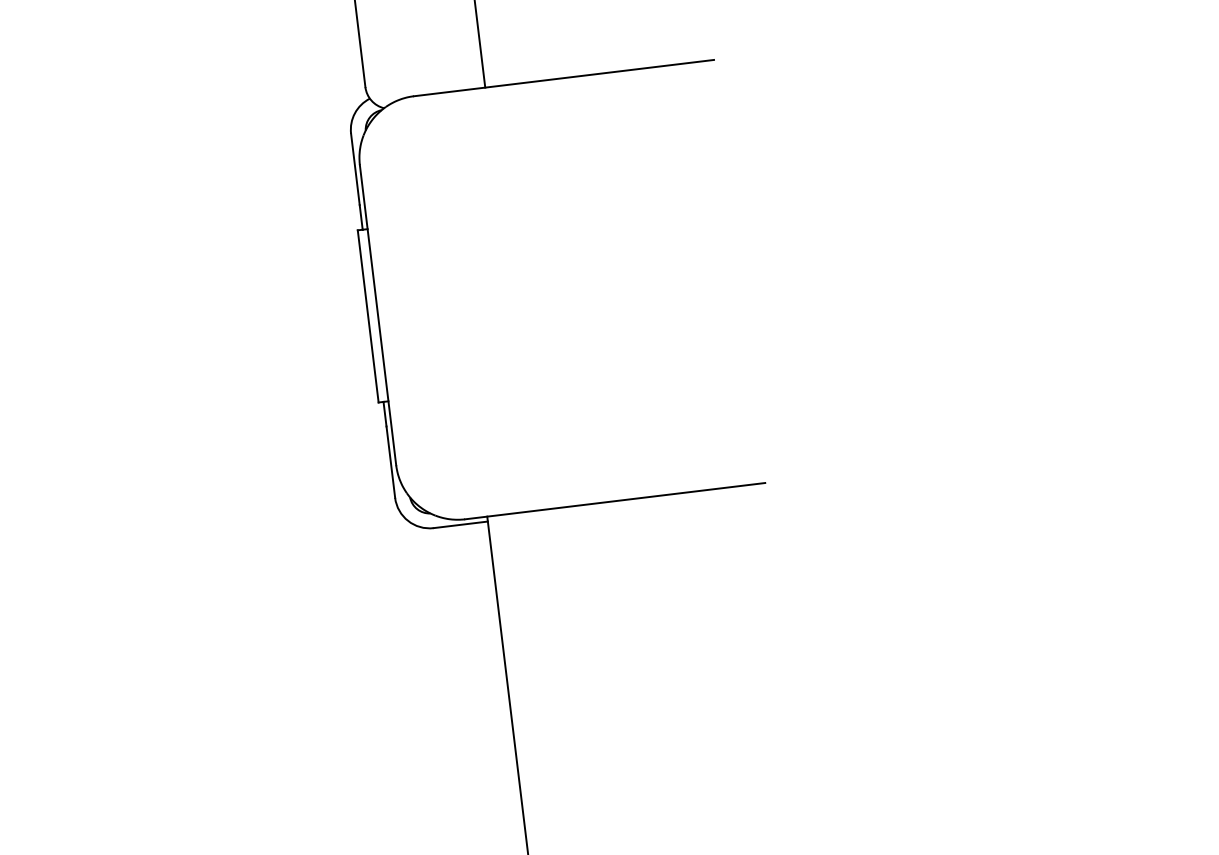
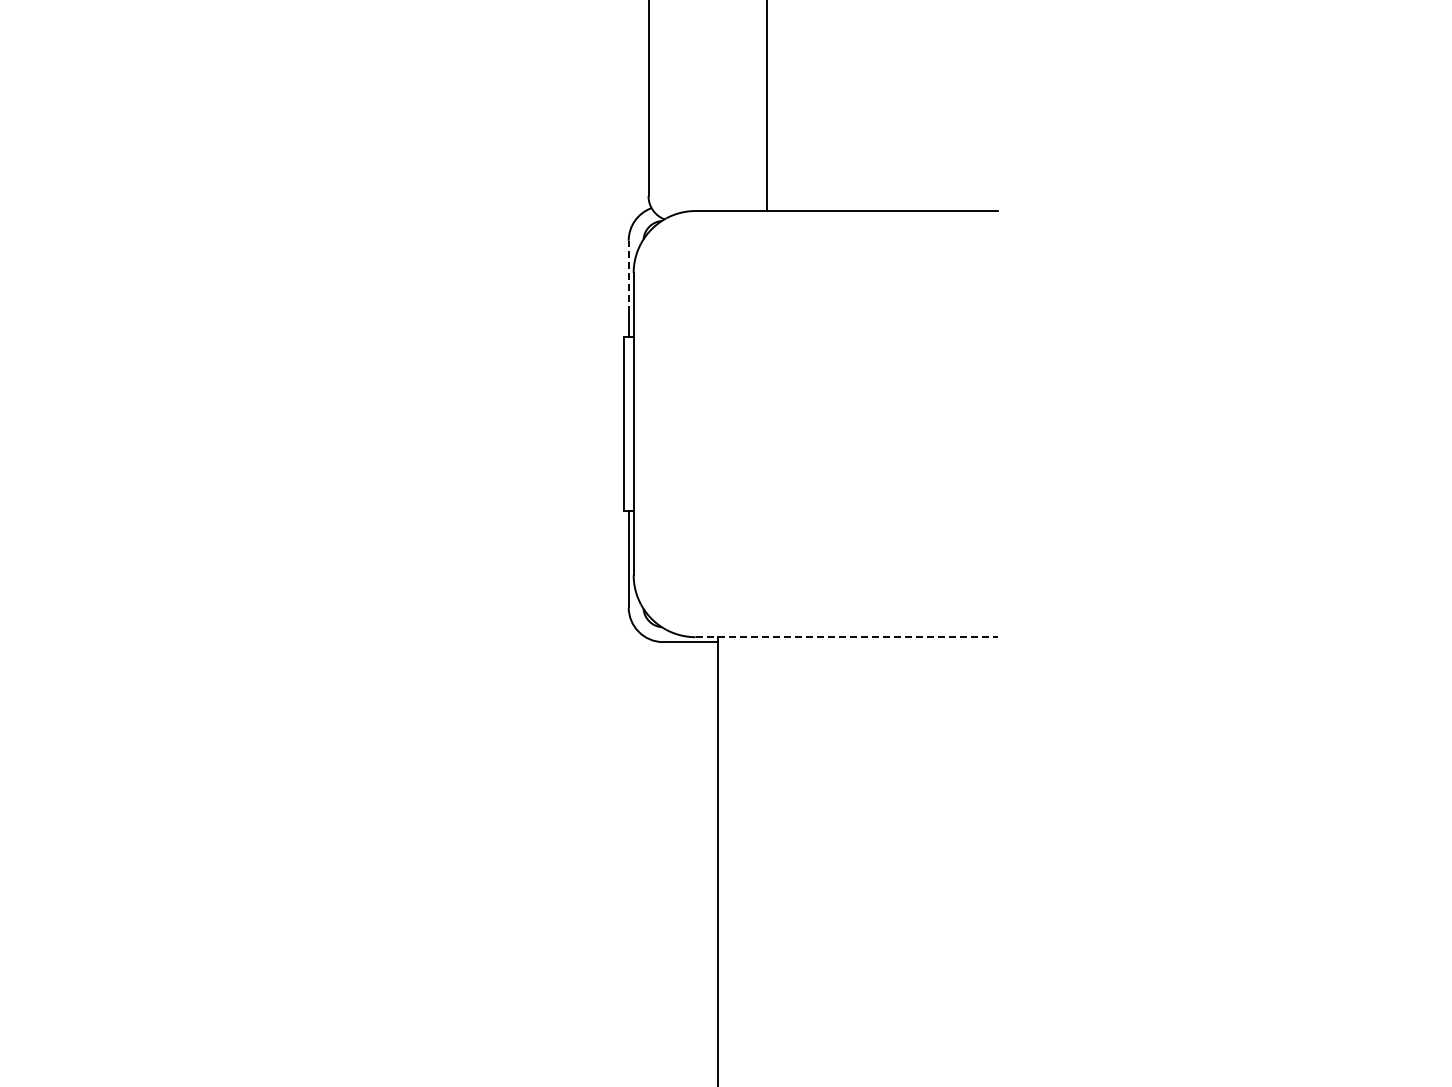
line: (355, 169) -> (628, 276), solid -> dashed
line: (615, 501) -> (847, 637), solid -> dashed

